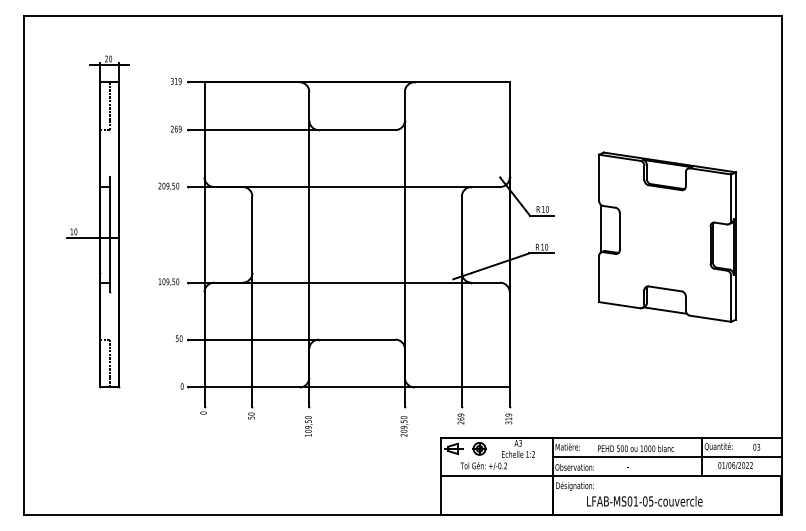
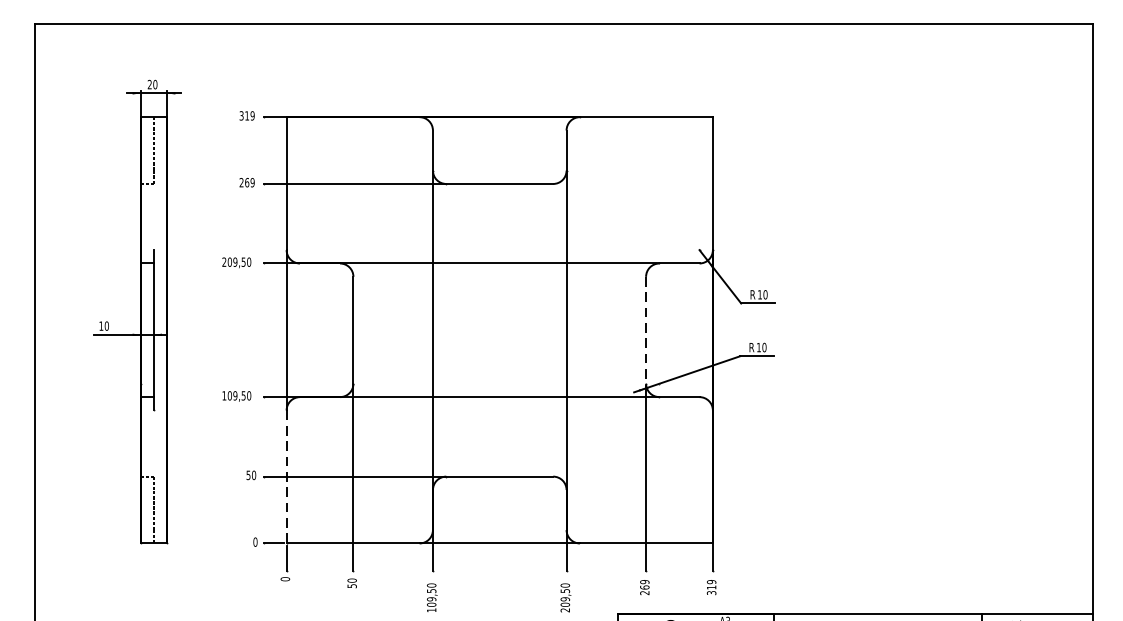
line: (461, 235) -> (645, 331), solid -> dashed
part: (667, 236) -> (933, 332), removed
line: (204, 339) -> (286, 476), solid -> dashed

